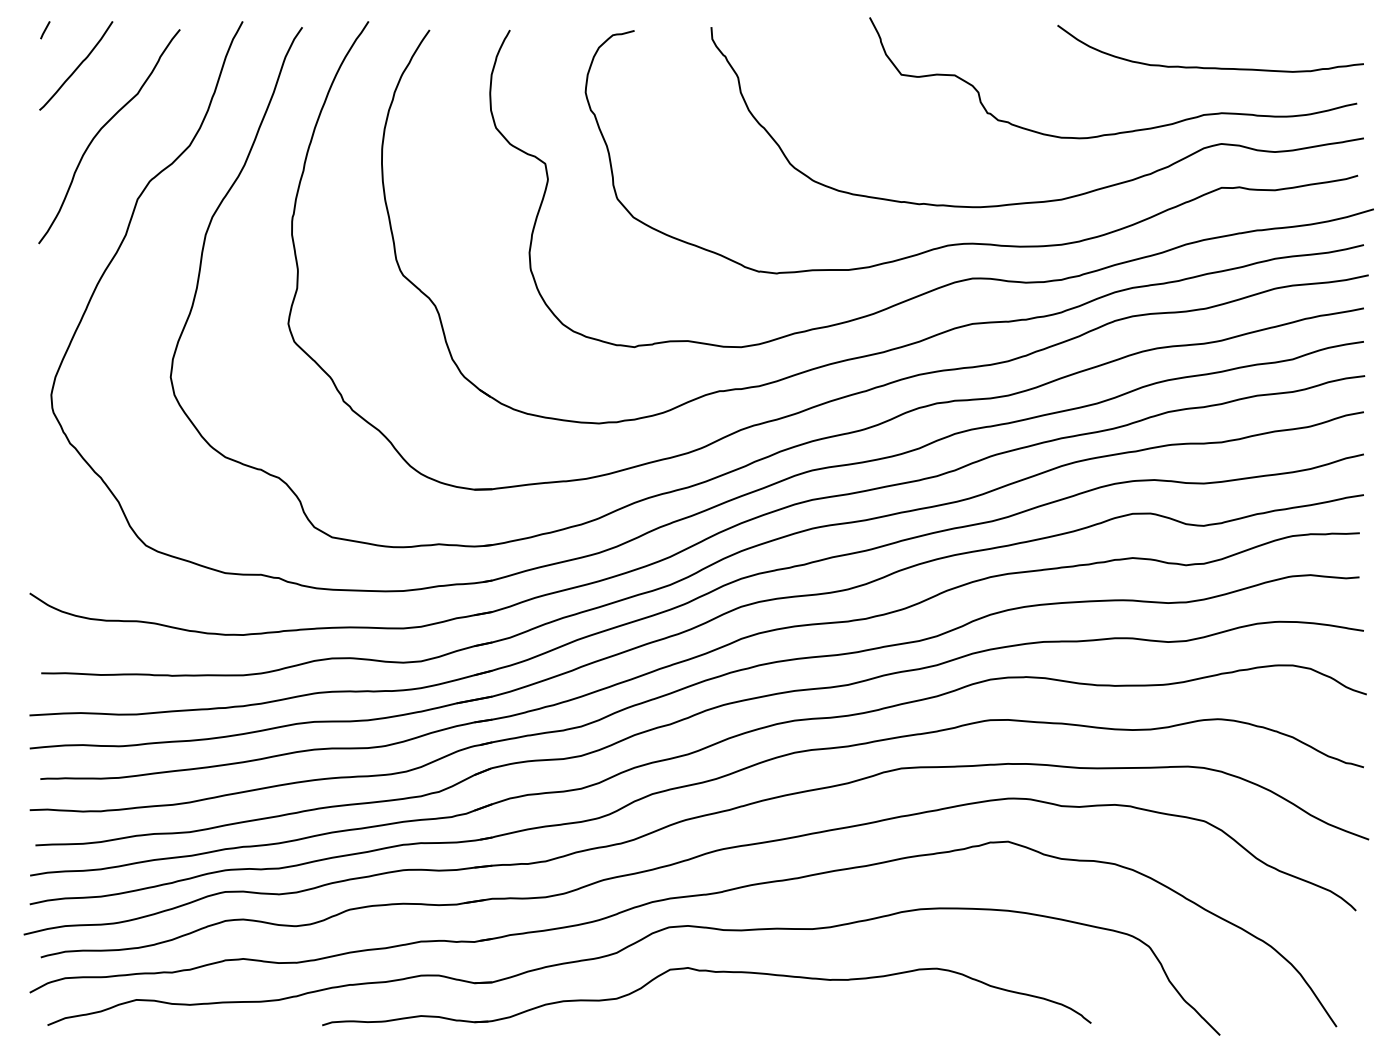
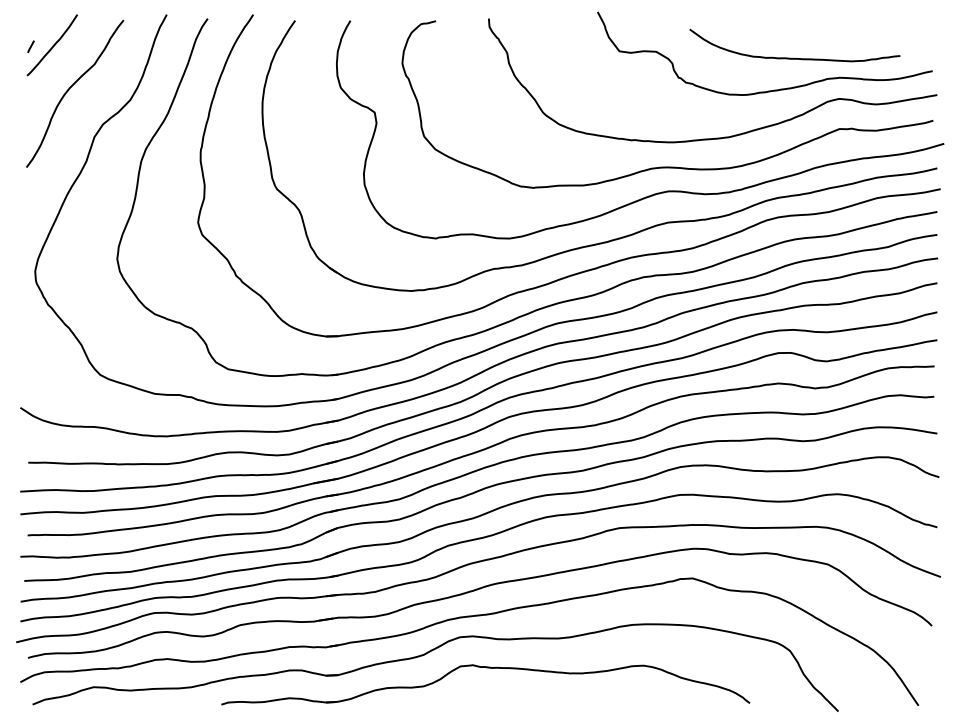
line: (44, 29) -> (30, 46), moved
curve: (1208, 66) -> (793, 57), moved

